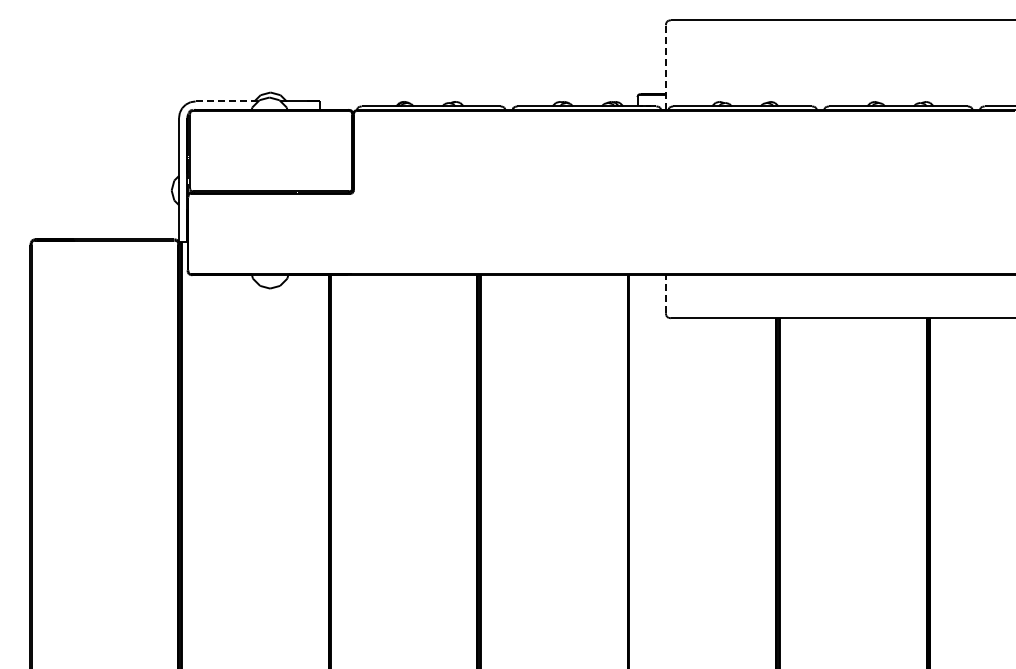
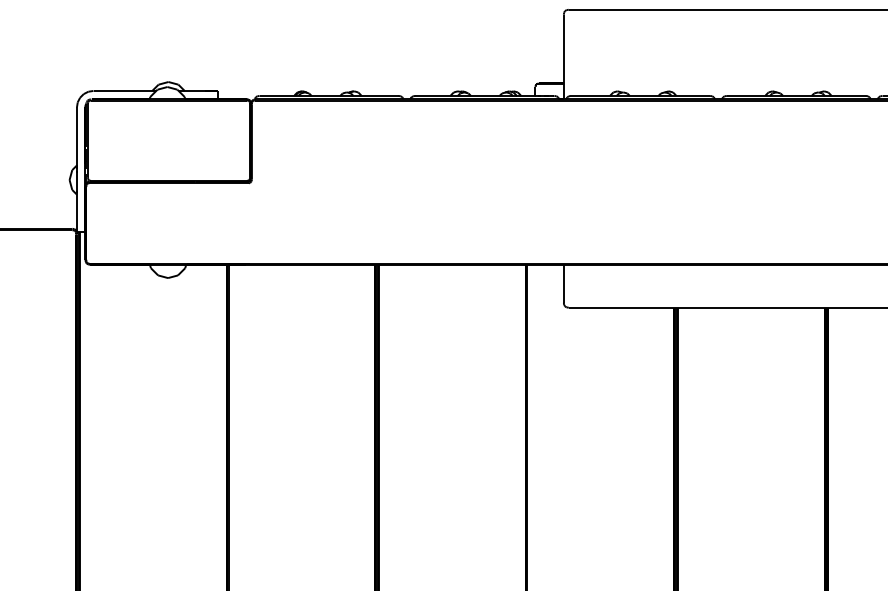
line: (665, 67) -> (563, 56), dashed -> solid
line: (226, 101) -> (124, 90), dashed -> solid
line: (665, 294) -> (563, 283), dashed -> solid

